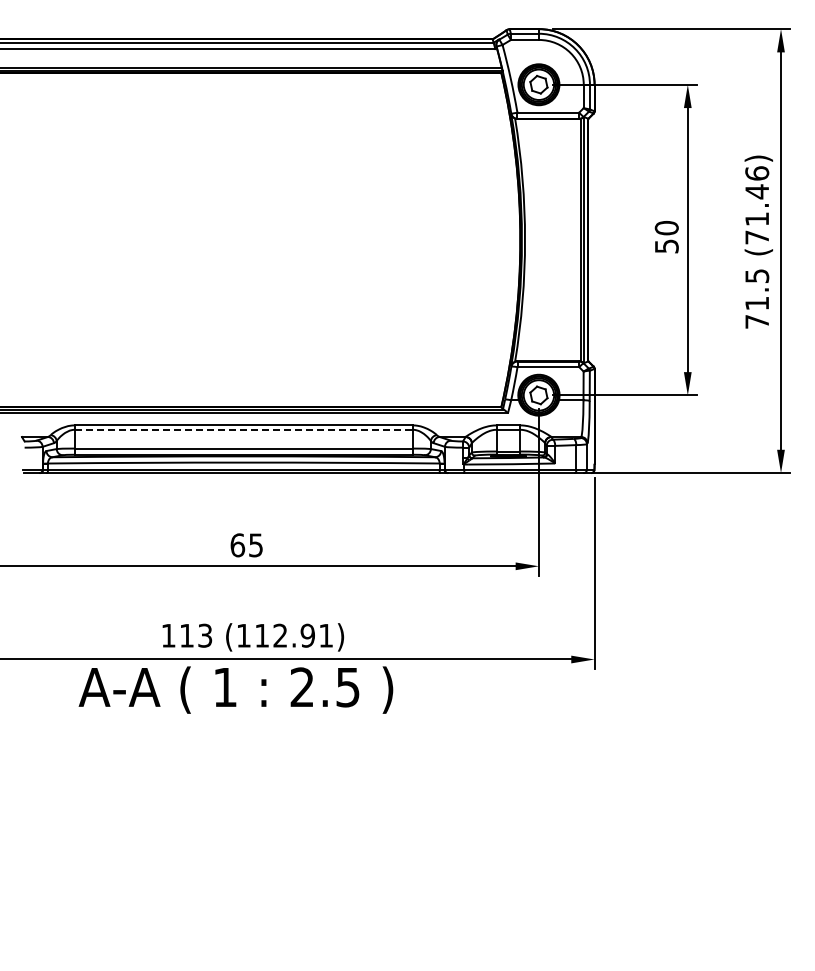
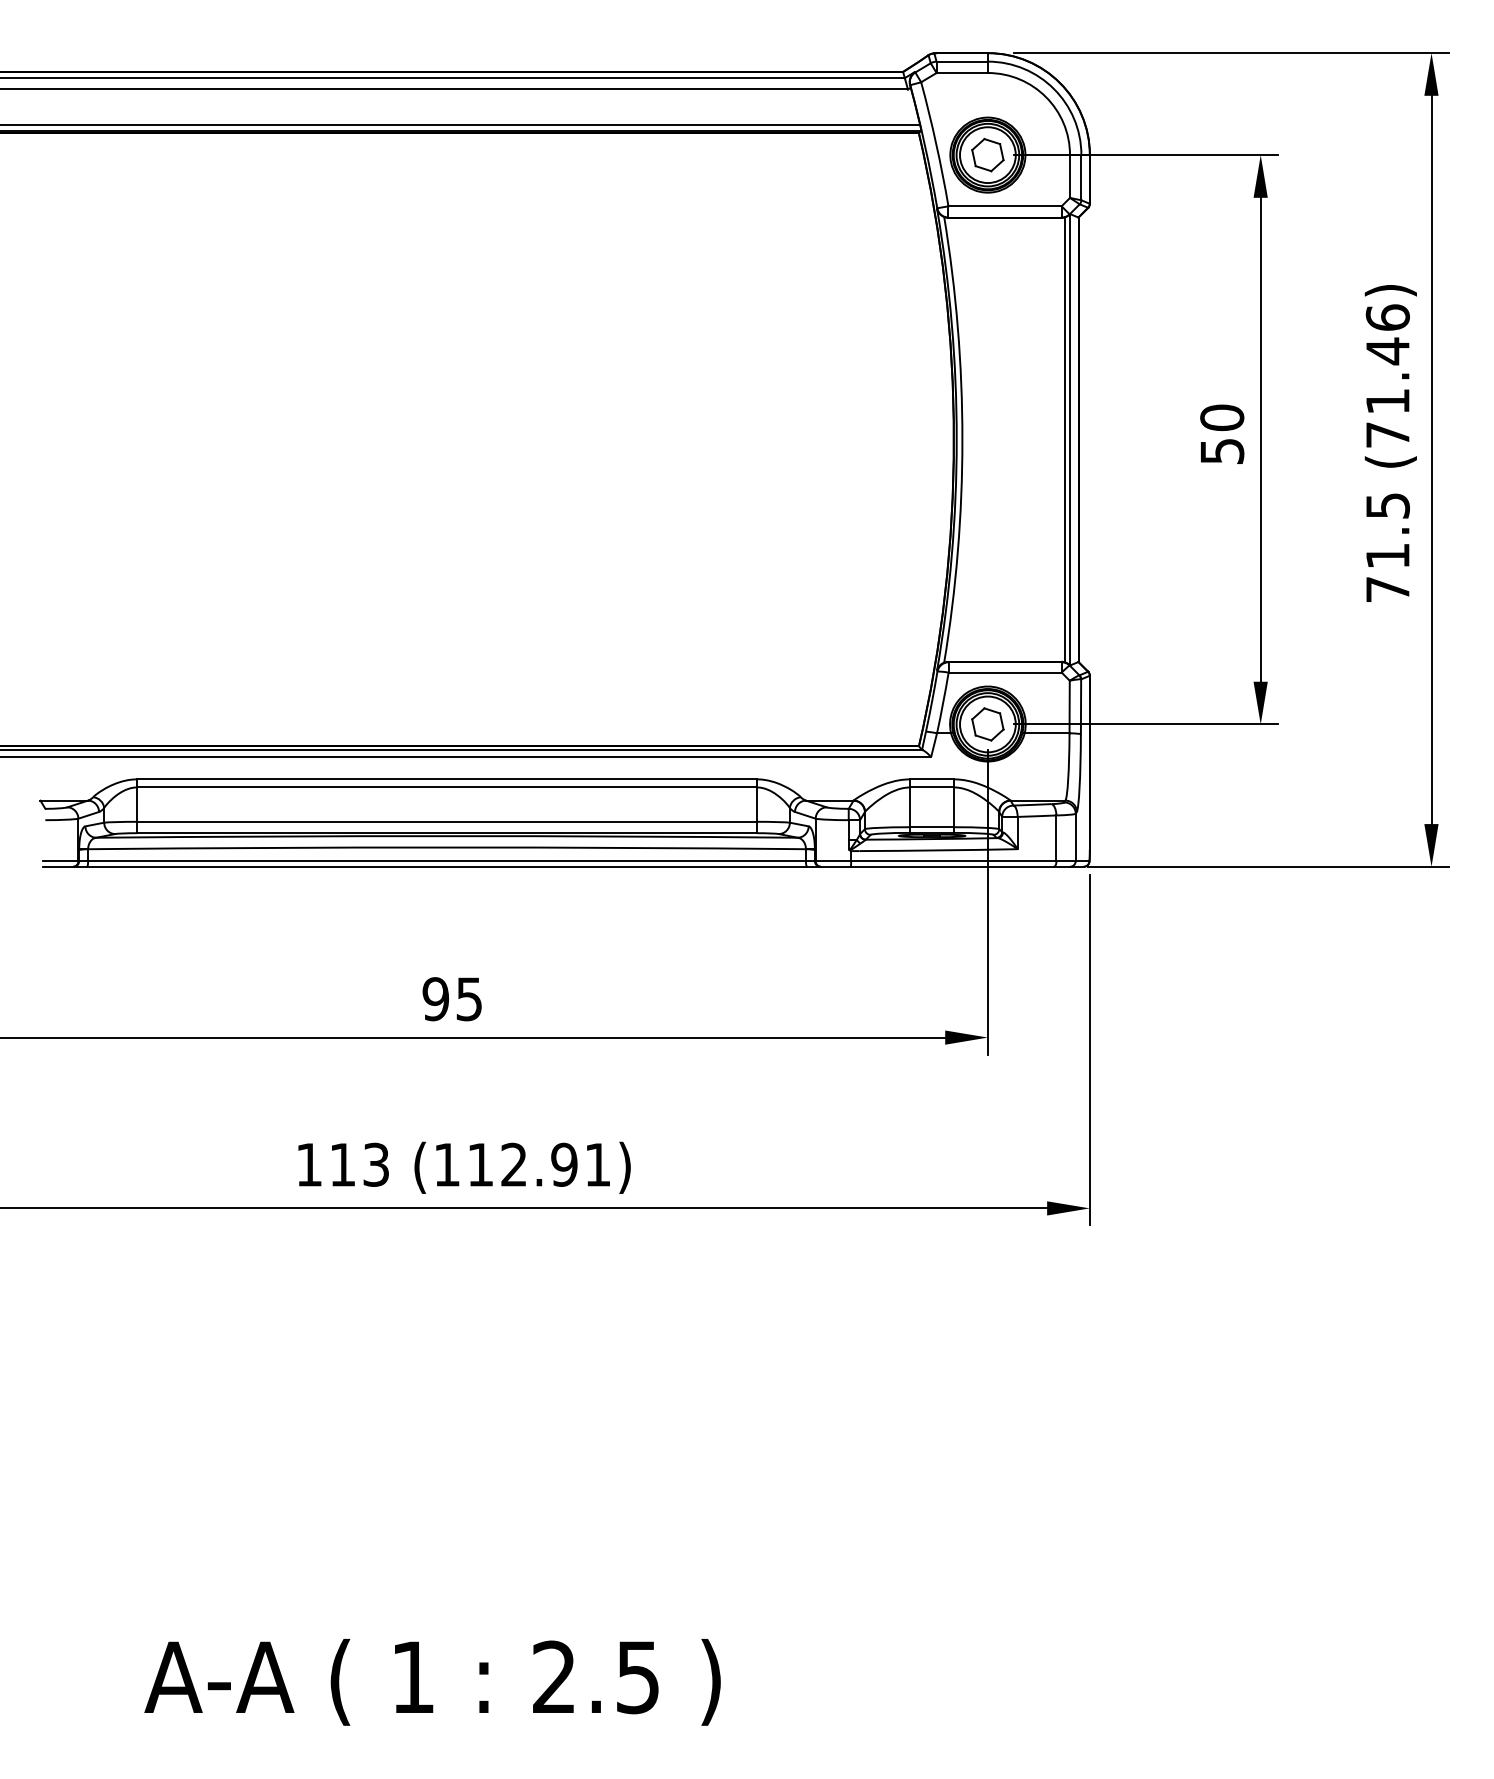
line: (244, 429) -> (448, 786), dashed -> solid
text: (237, 545) -> (435, 999), 65 -> 95
text: (235, 689) -> (431, 1681), moved

